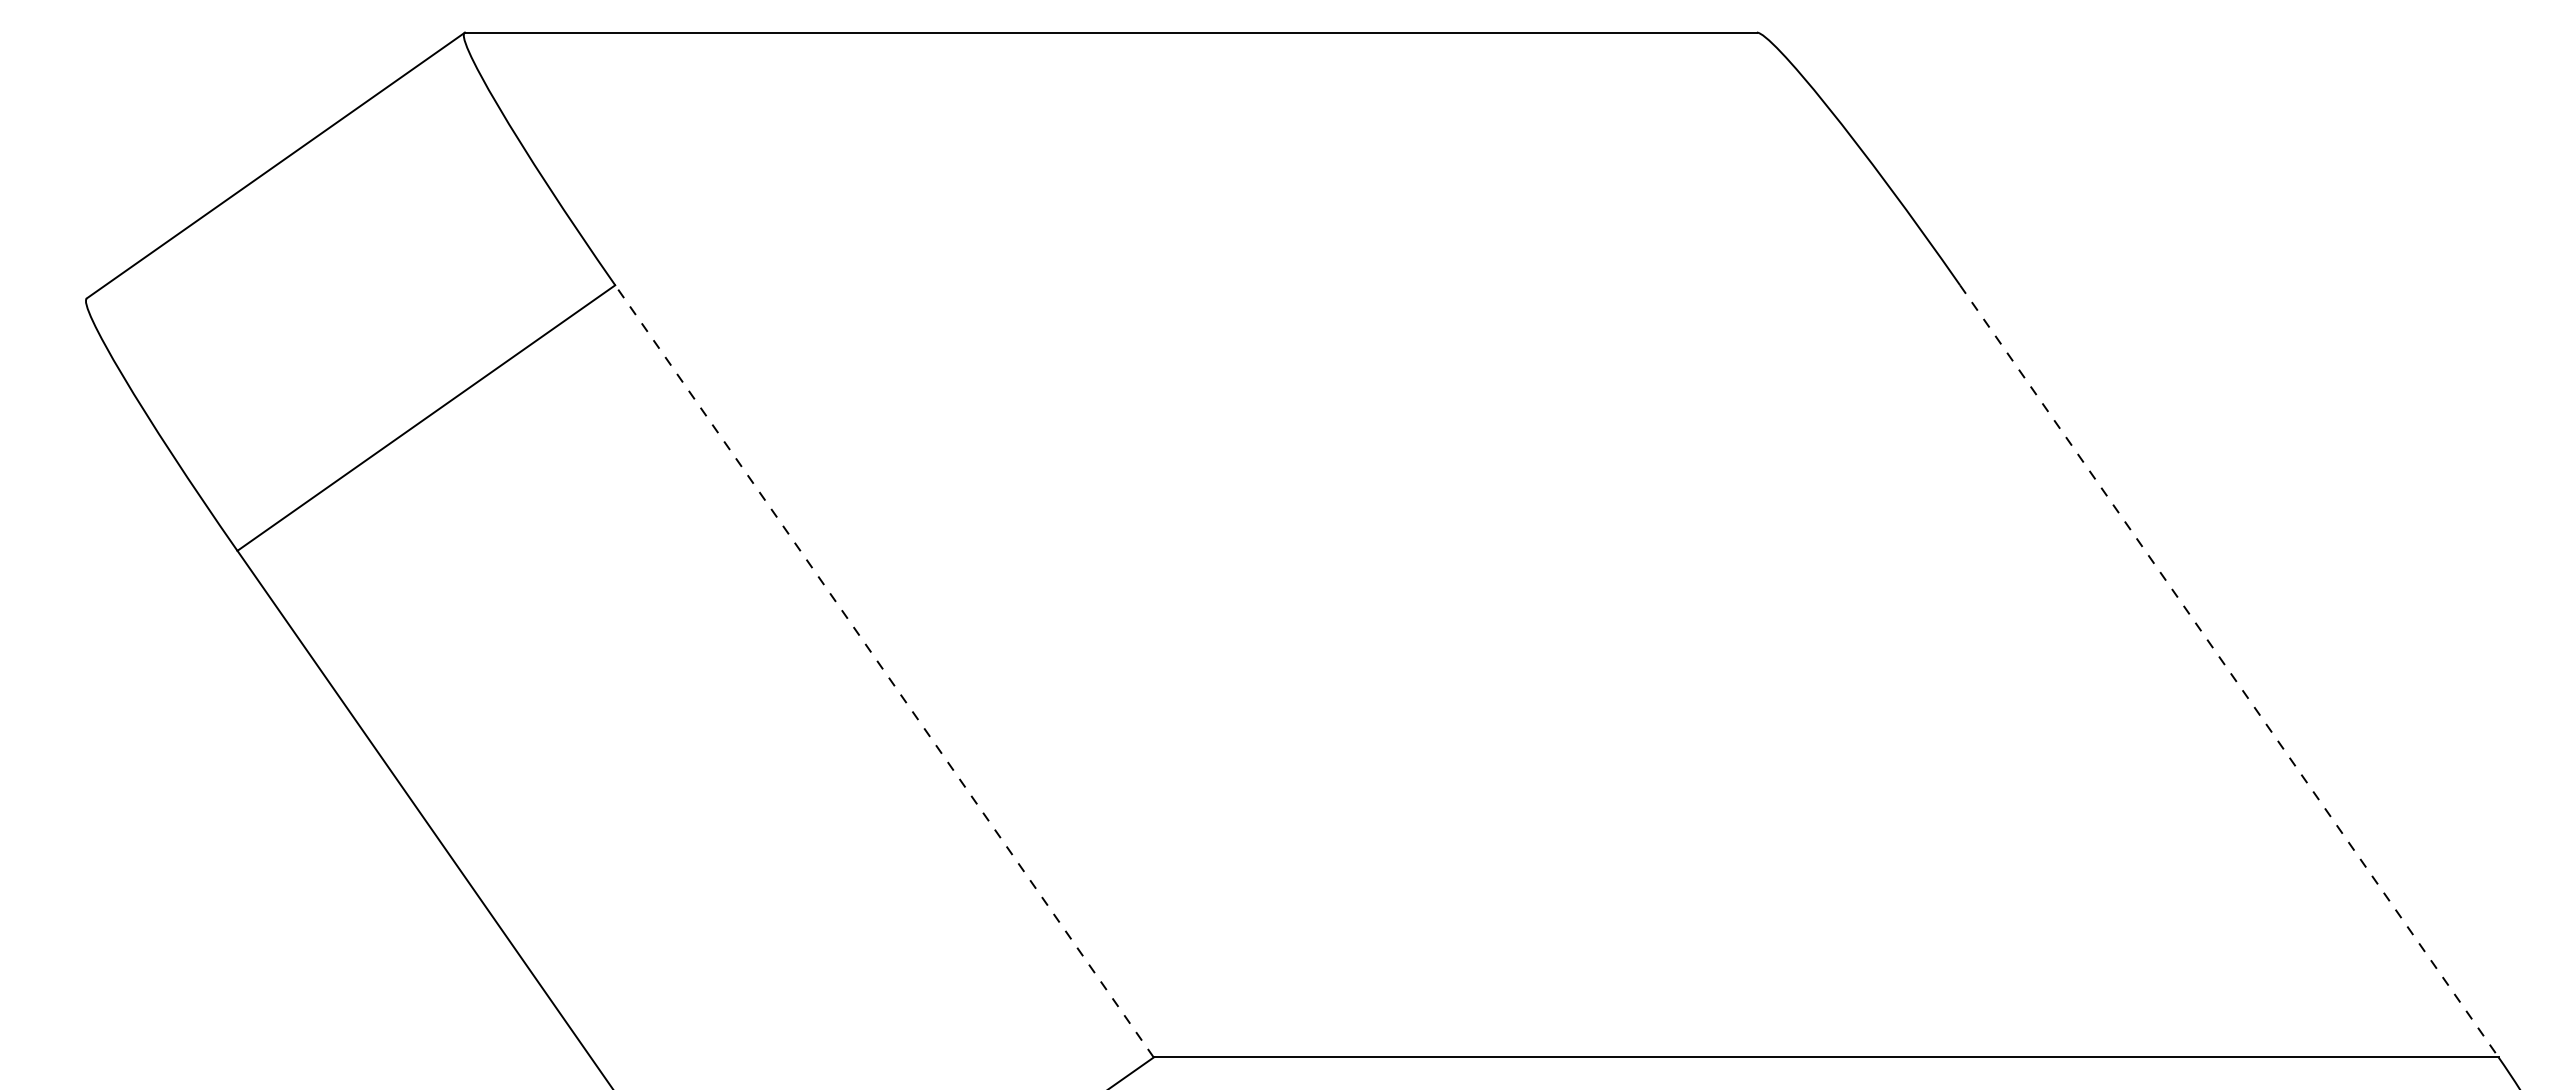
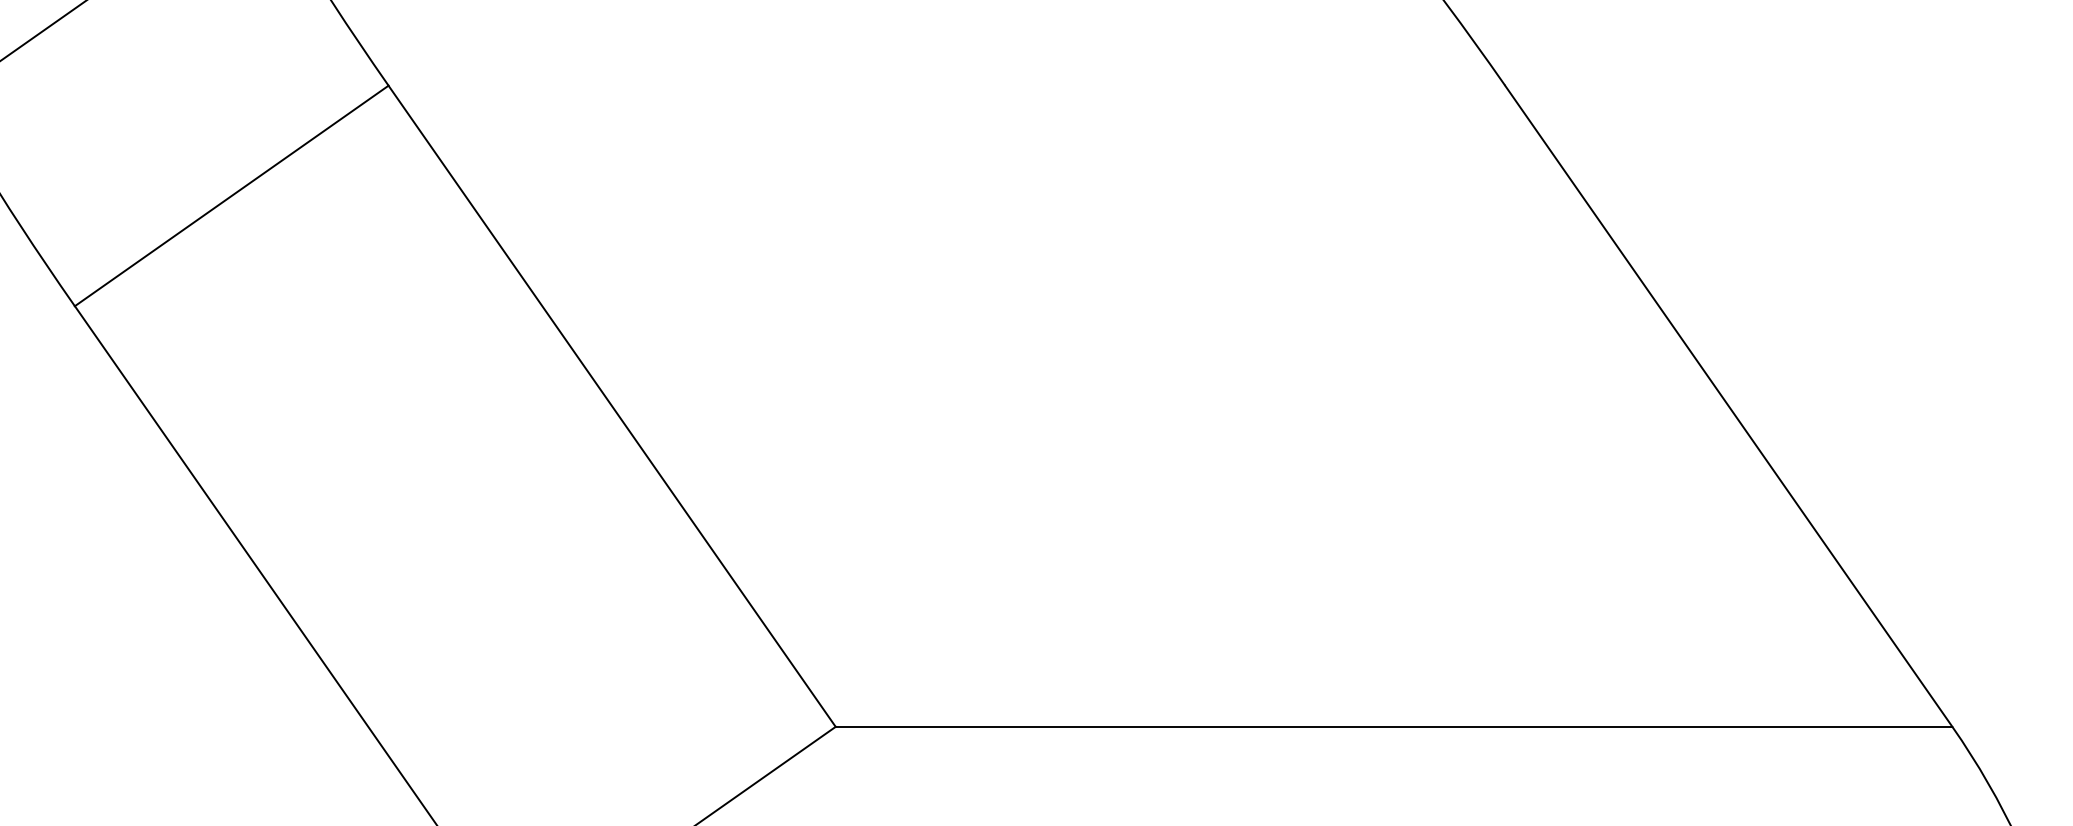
line: (884, 671) -> (612, 406), dashed -> solid
line: (2229, 671) -> (1728, 406), dashed -> solid

